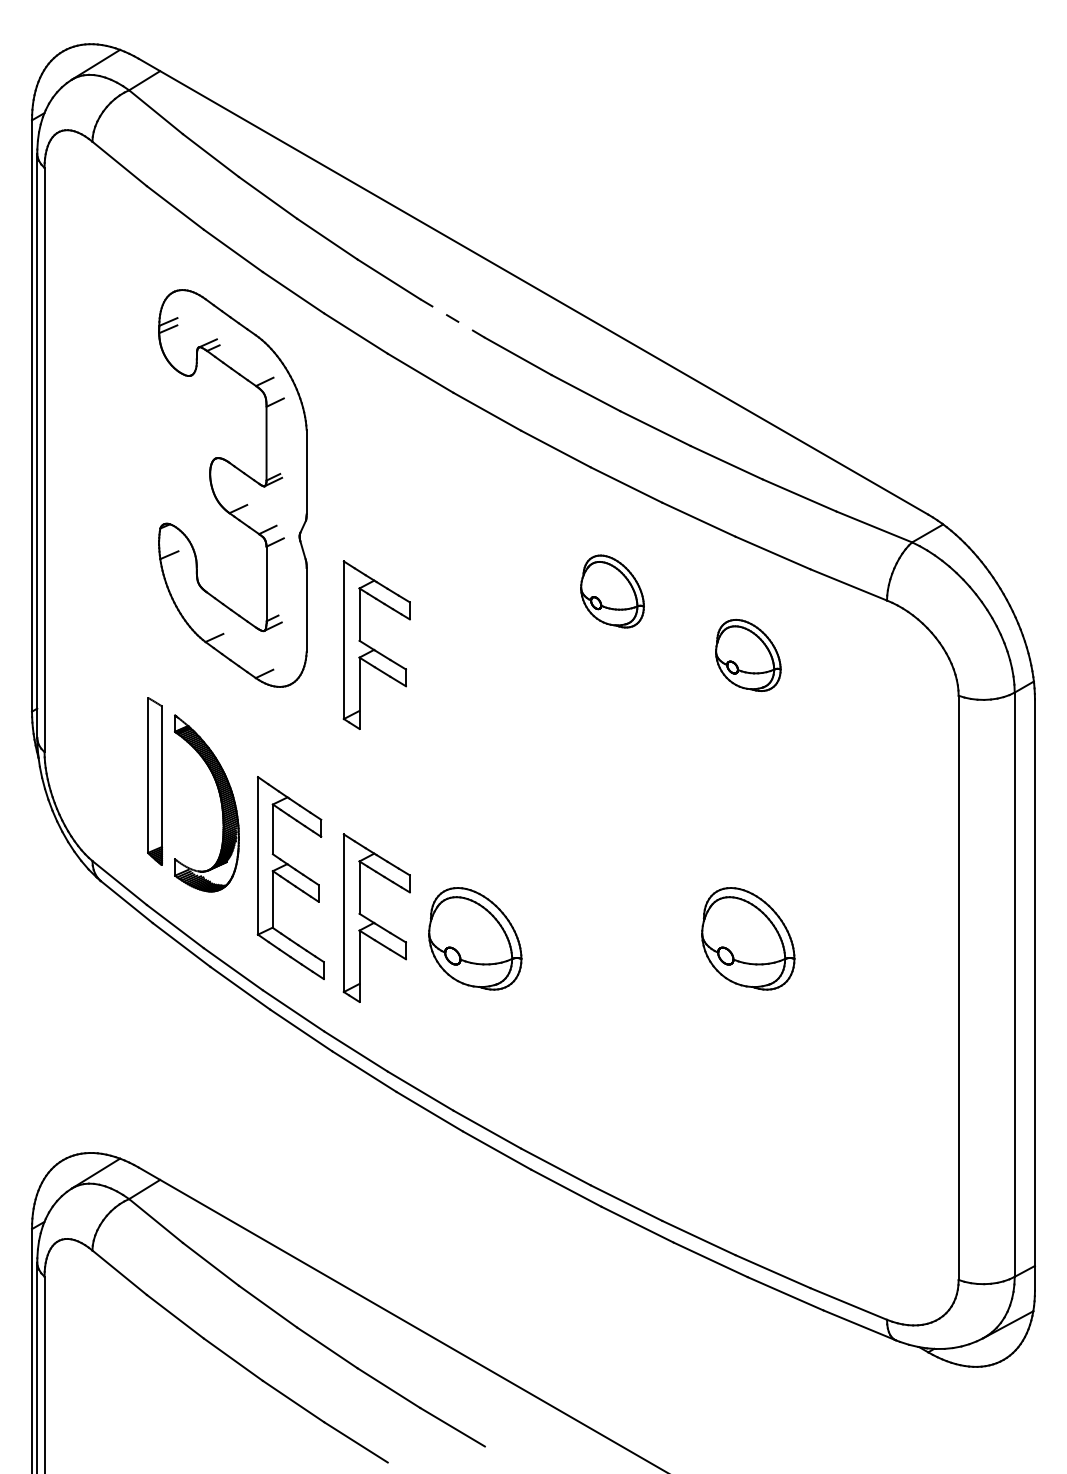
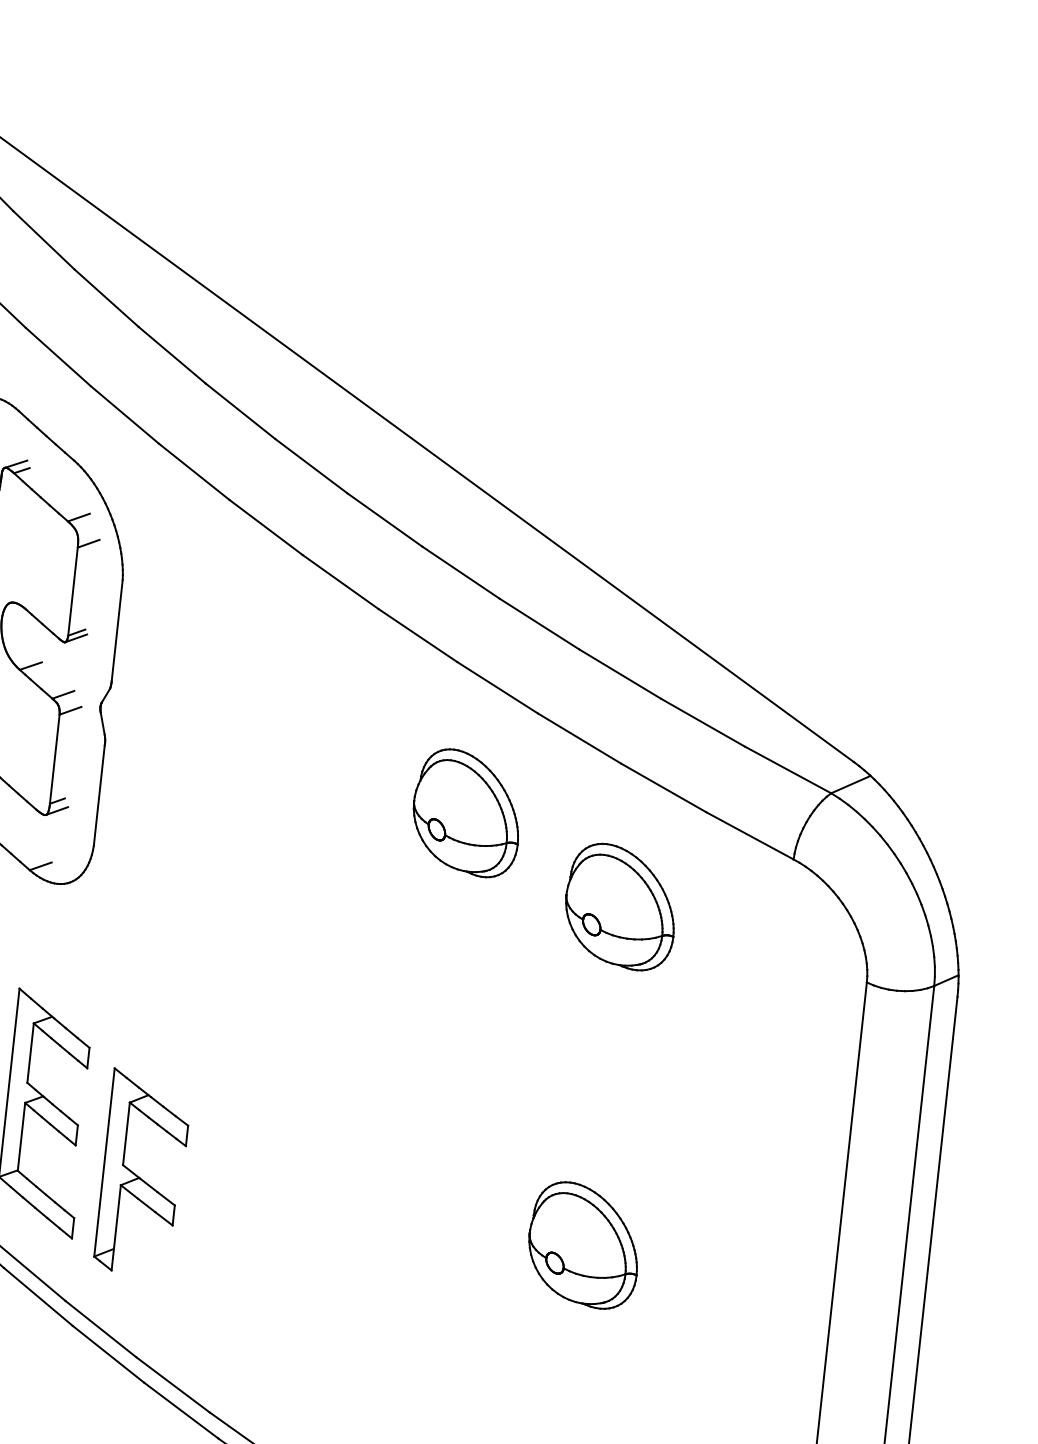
line: (452, 318) -> (311, 466), dashed -> solid
part: (612, 591) -> (466, 813), size x1.43
part: (376, 644) -> (178, 845), removed
part: (748, 655) -> (621, 907), size x1.43
part: (475, 938) -> (258, 1209), removed

